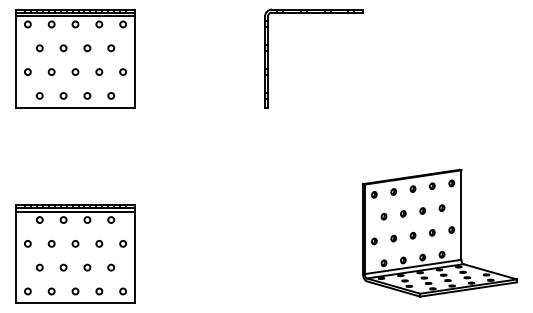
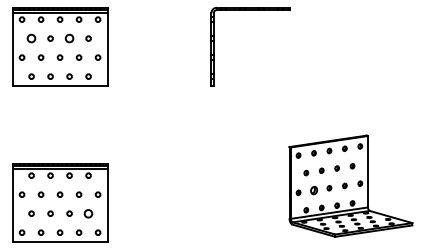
circle: (39, 48) -> (31, 38), size x1.6
circle: (87, 48) -> (69, 38), size x1.6
part: (393, 238) -> (313, 190), size x1.6
circle: (111, 267) -> (88, 213), size x1.6

